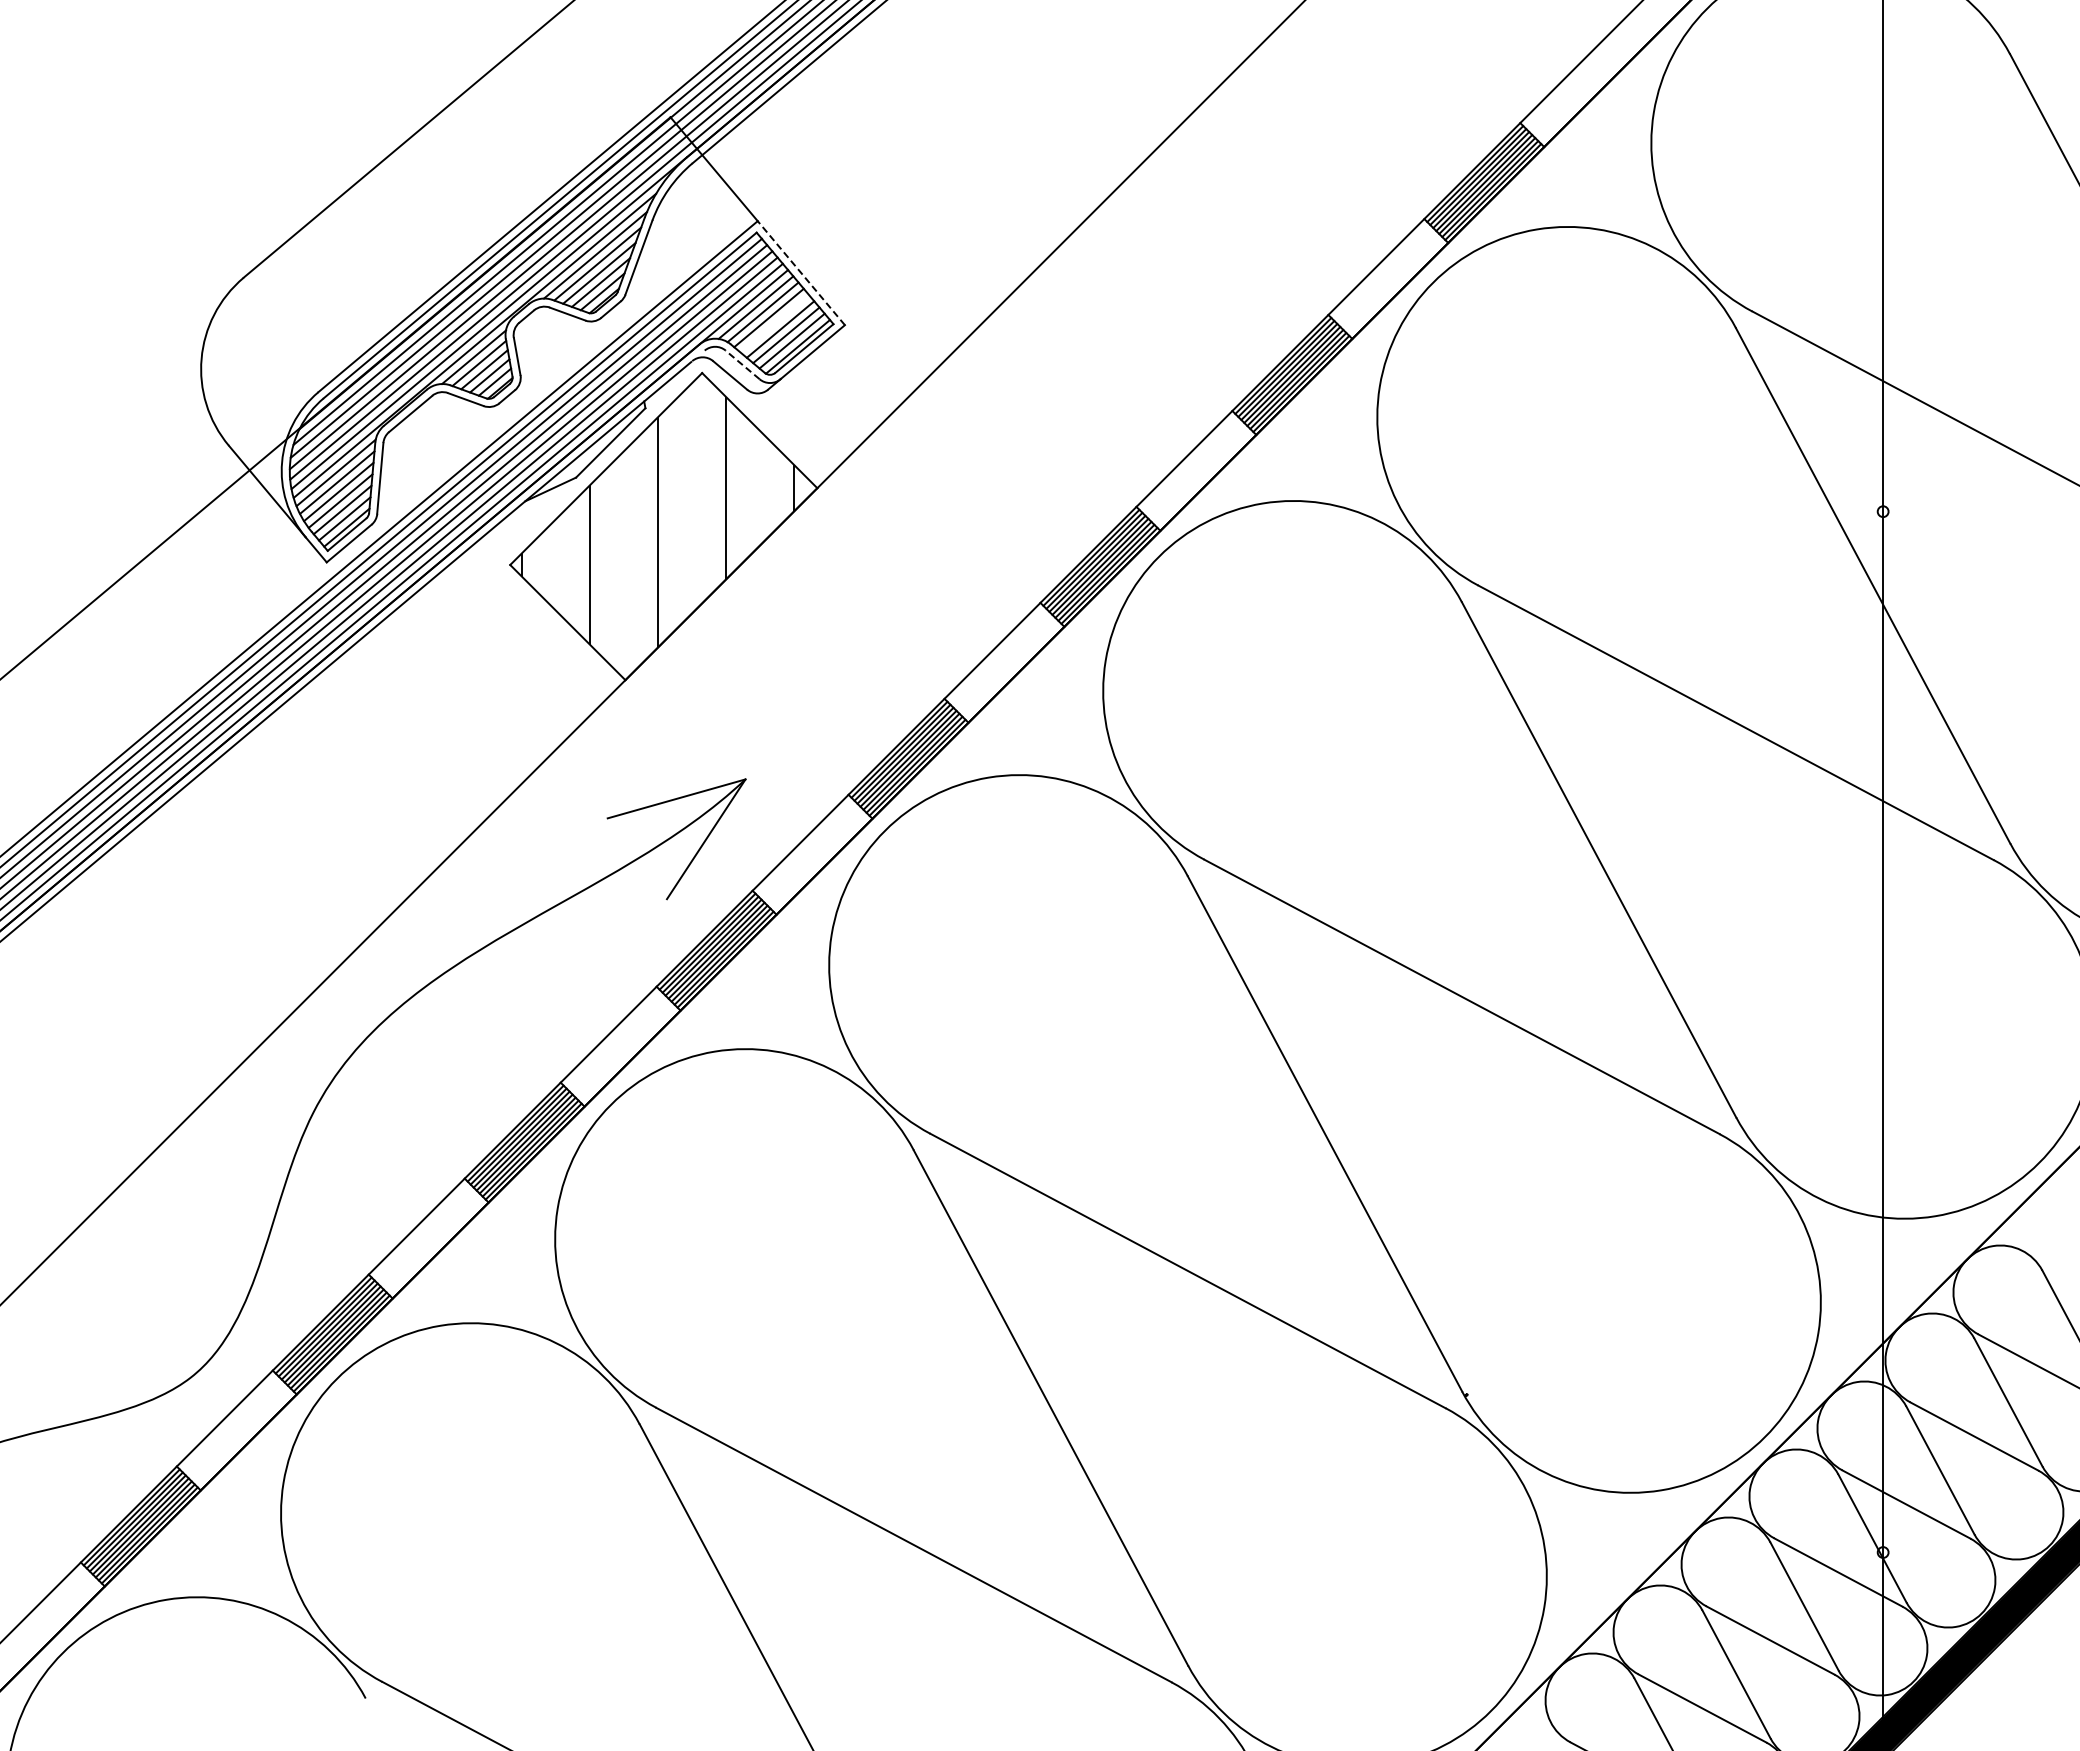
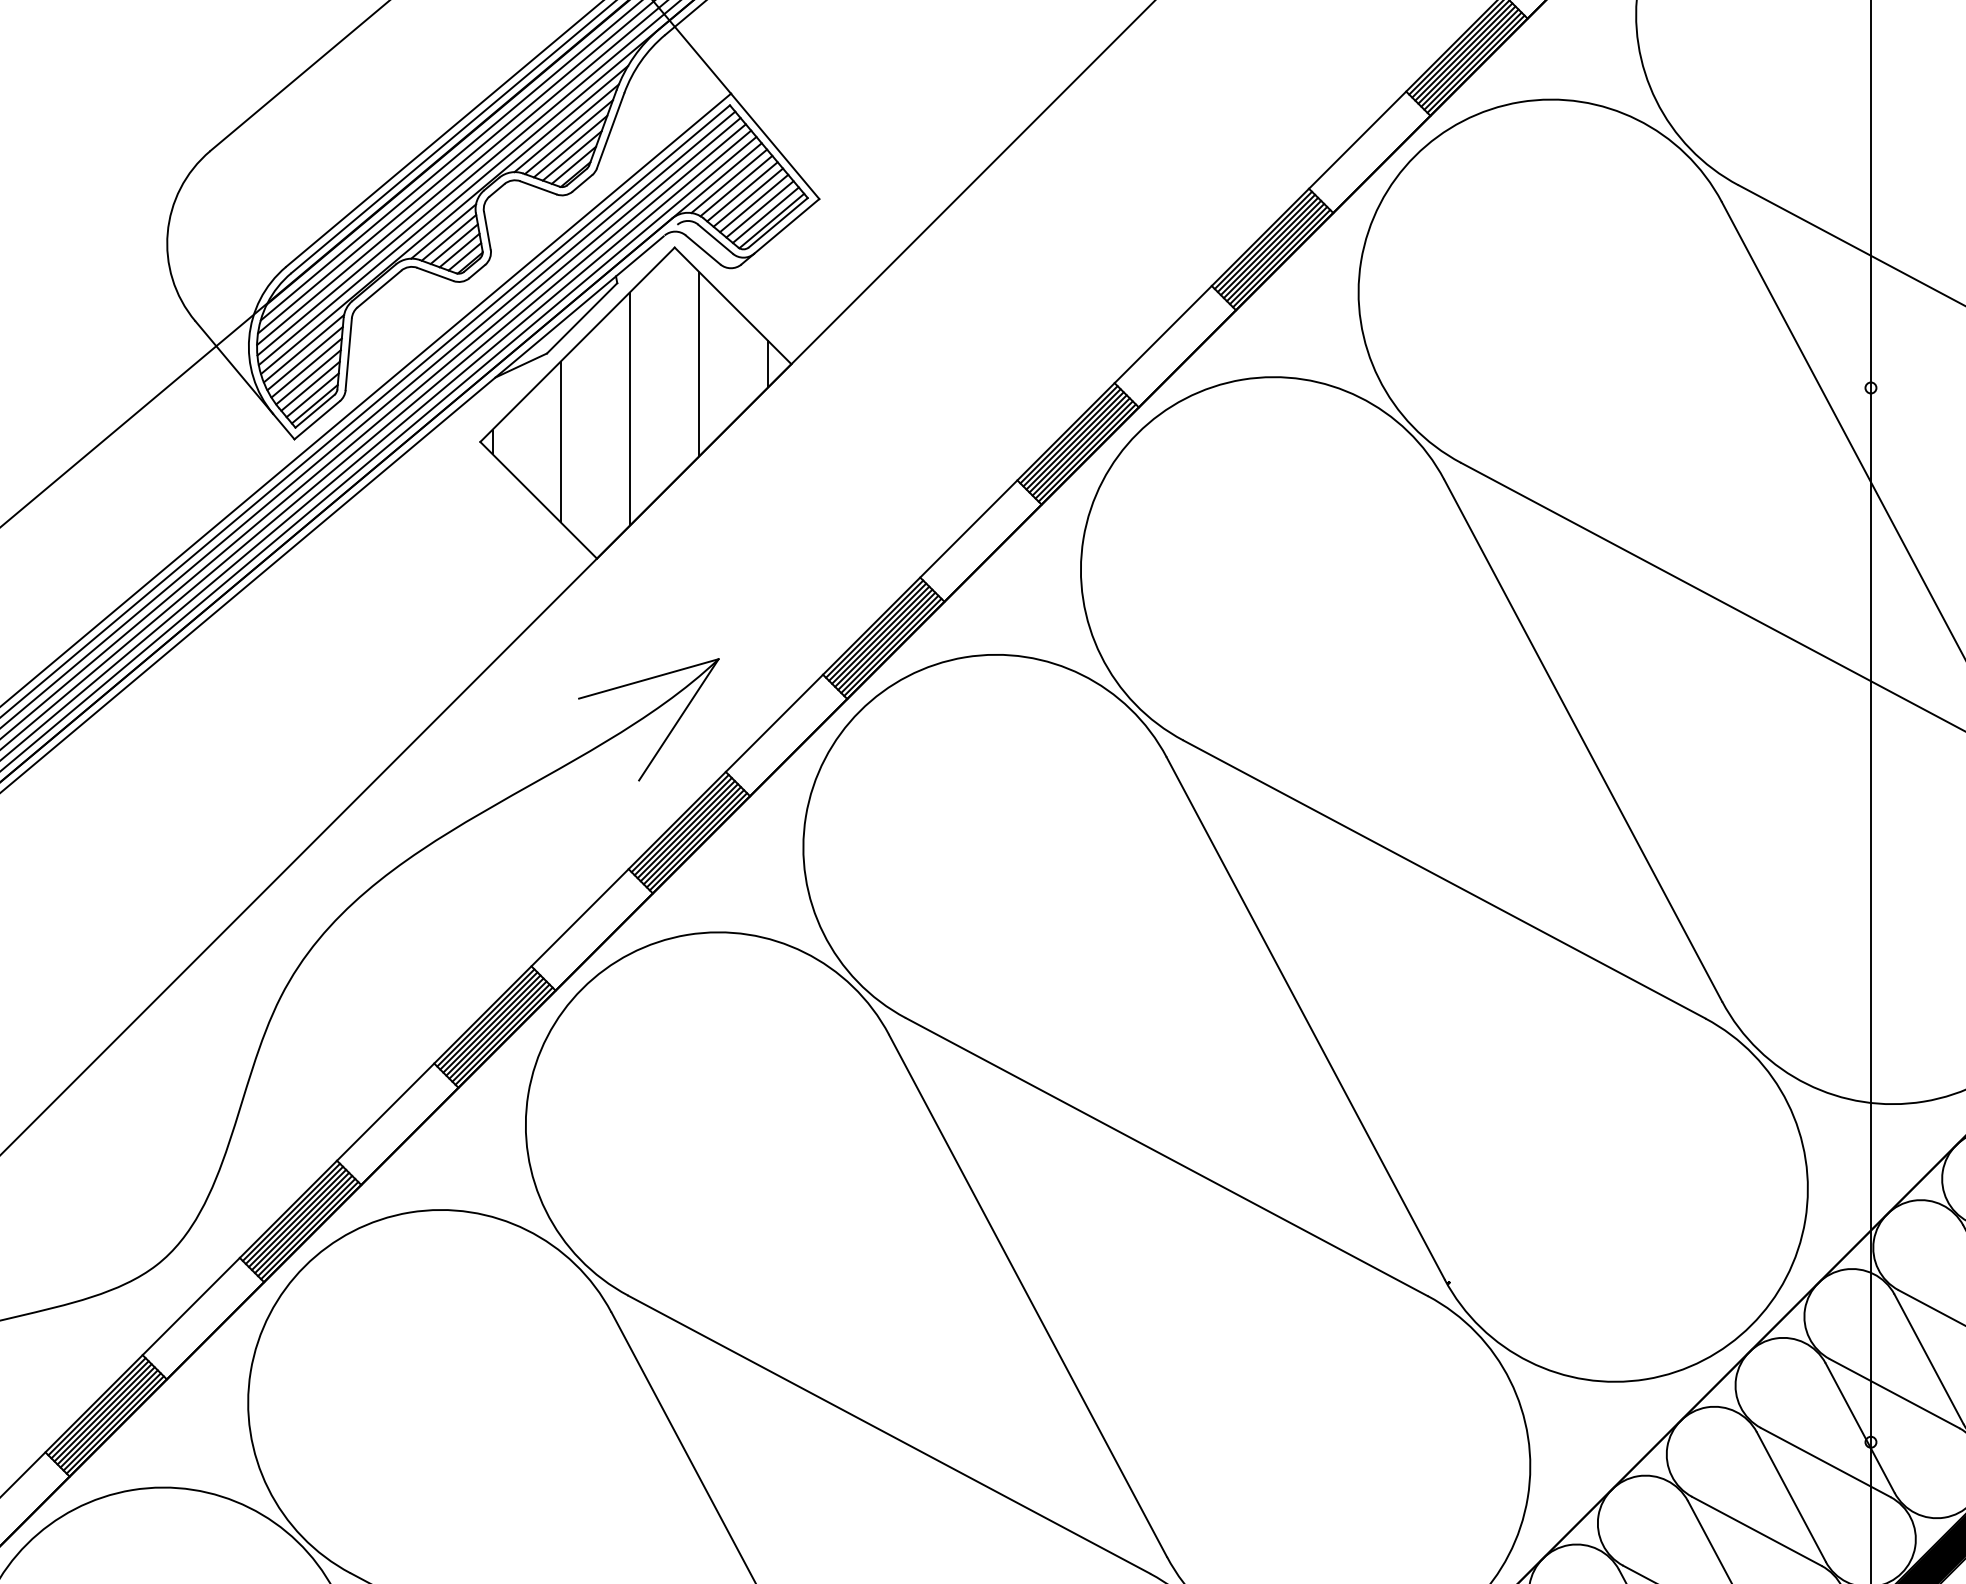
line: (801, 273) -> (775, 146), dashed -> solid
line: (774, 323) -> (748, 197), added
line: (742, 364) -> (715, 238), dashed -> solid

